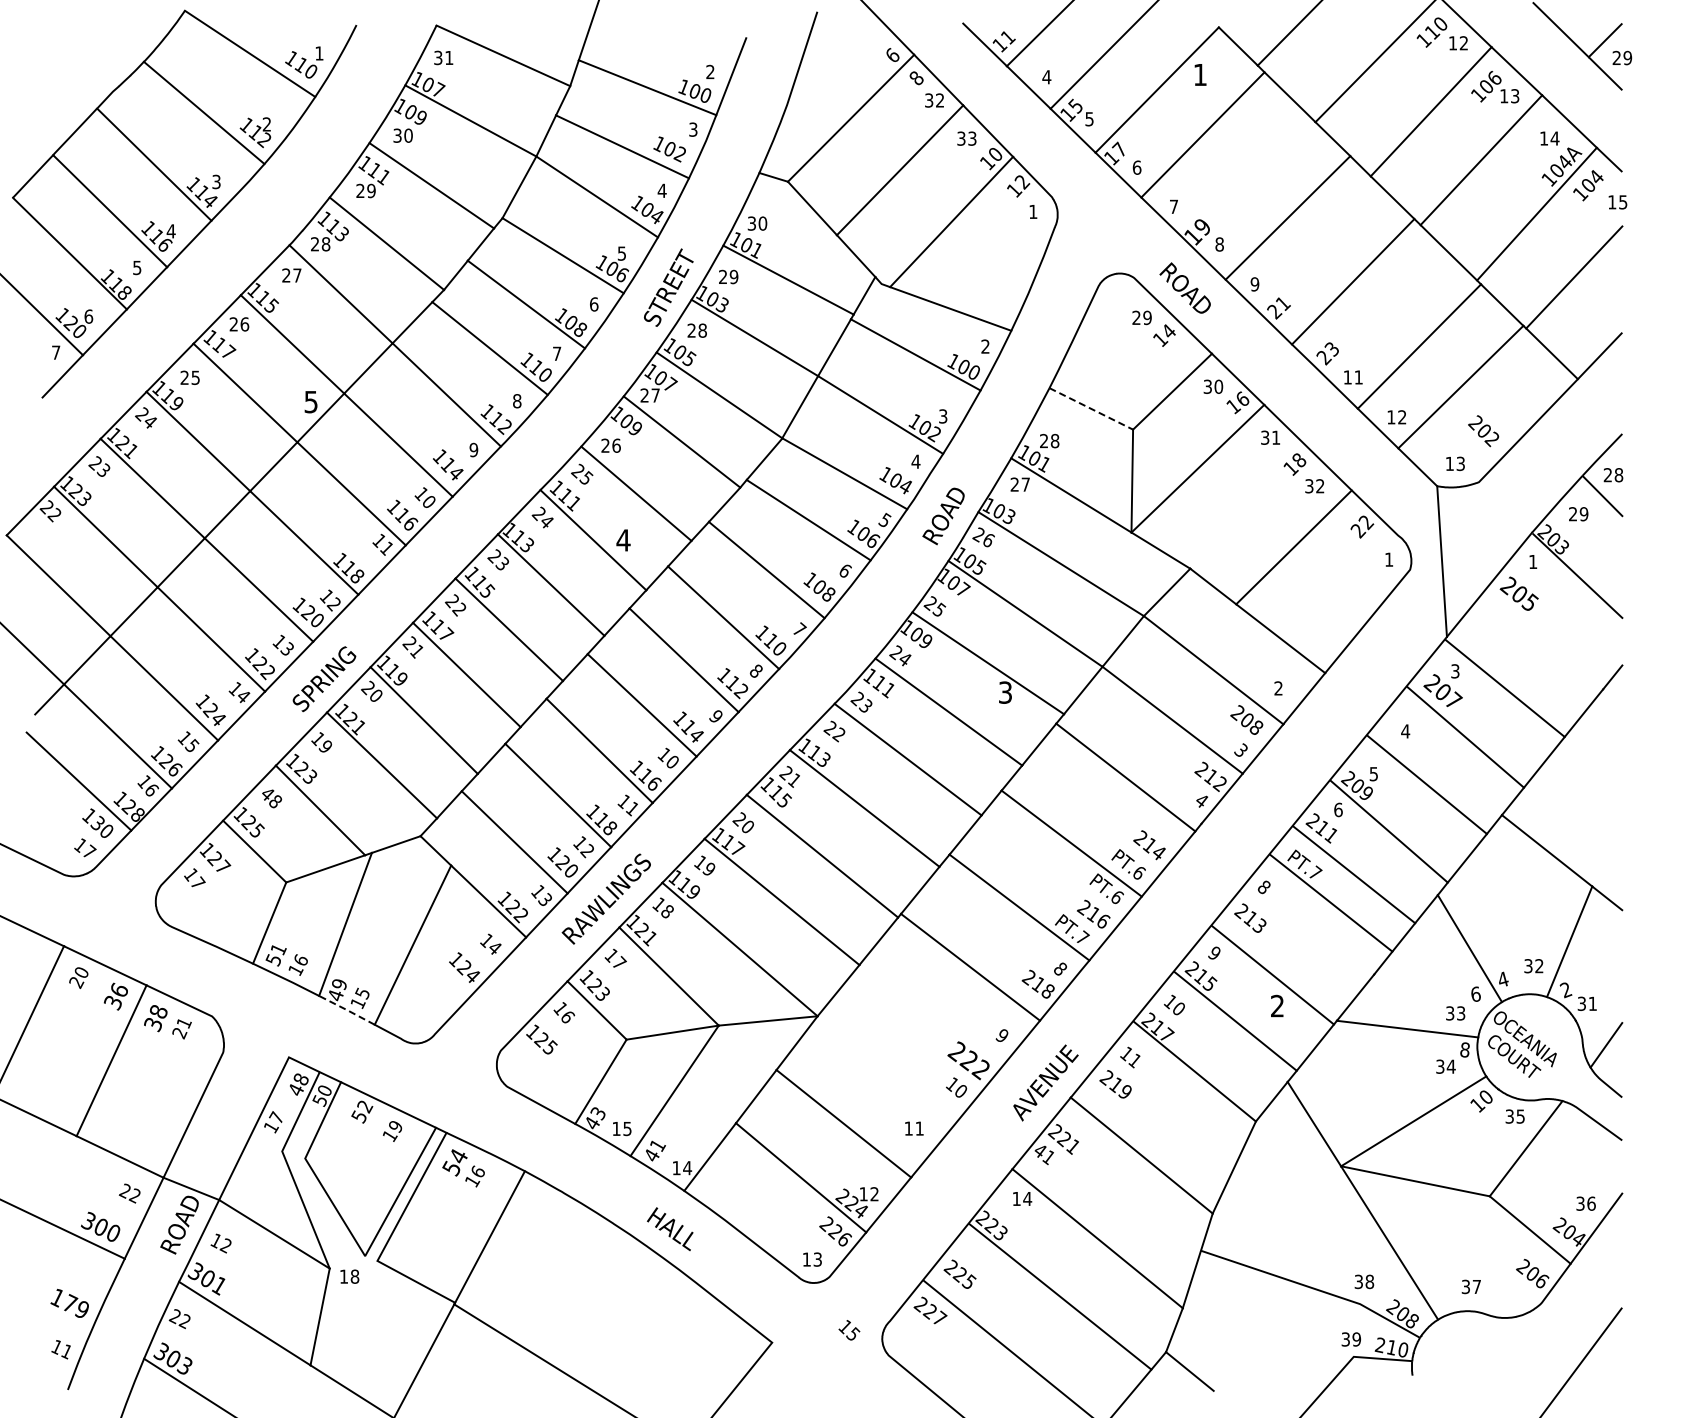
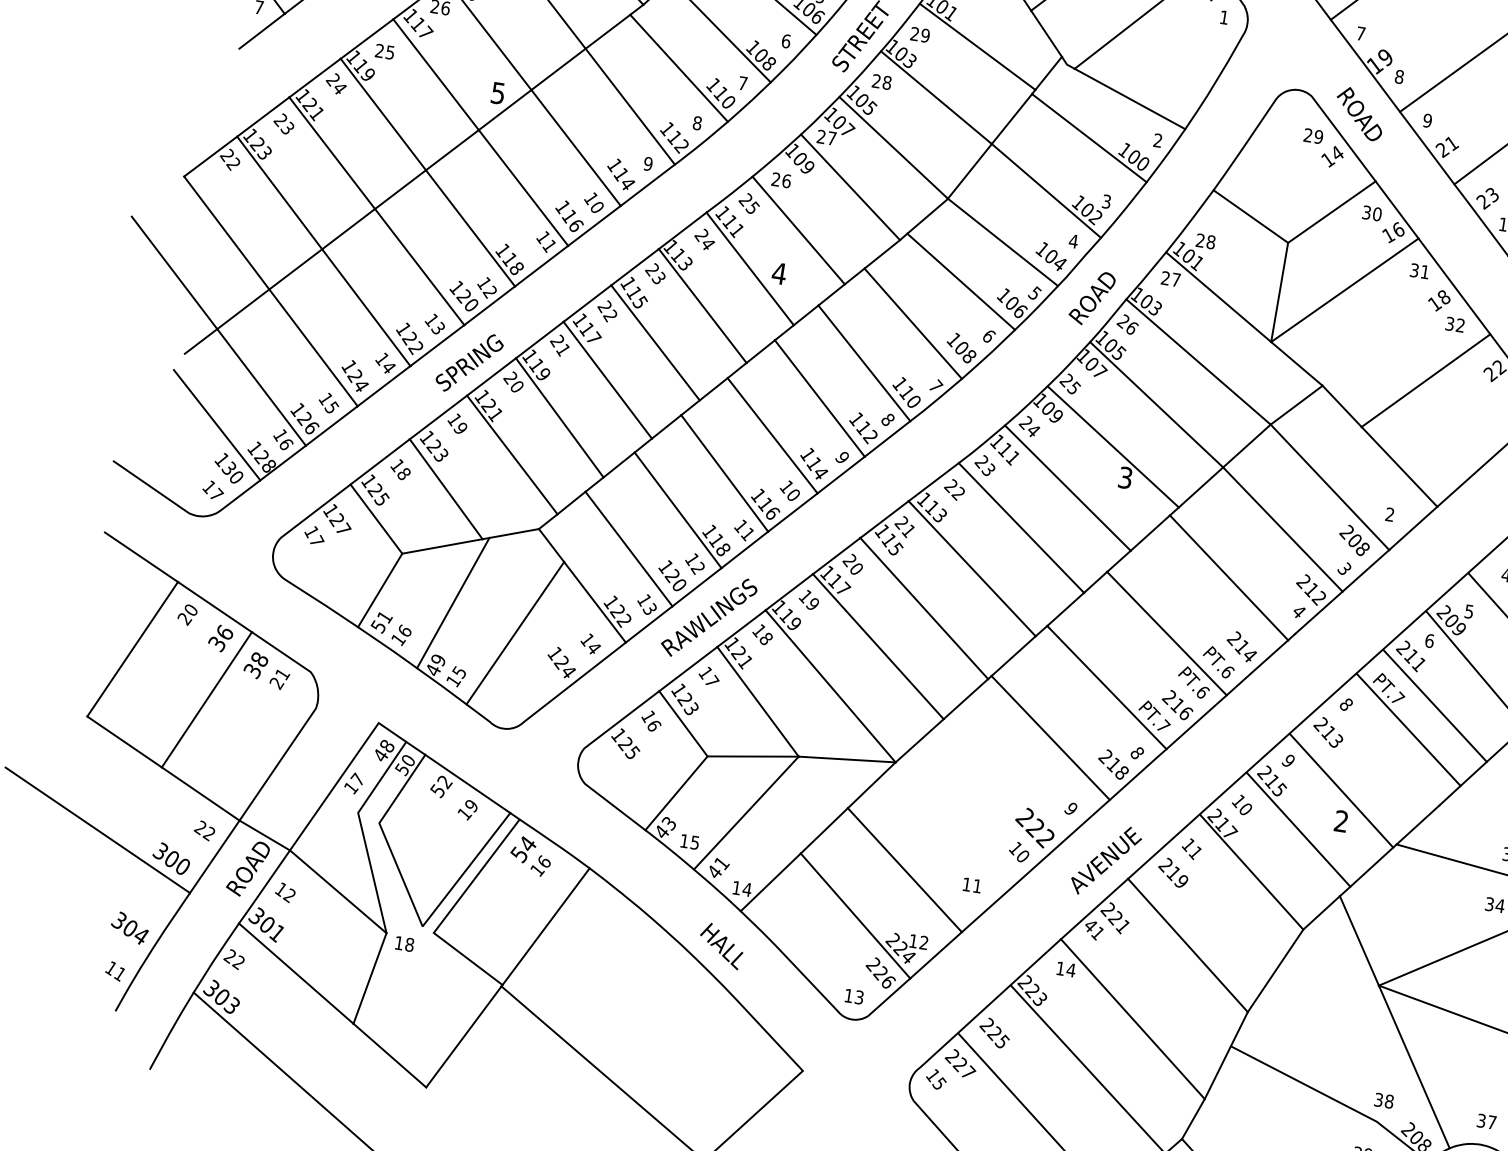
line: (1091, 408) -> (1251, 216), dashed -> solid
text: (267, 794) -> (397, 465), 48 -> 18
line: (347, 1010) -> (442, 686), dashed -> solid
text: (69, 1303) -> (129, 928), 179 -> 304
text: (849, 1330) -> (936, 1079), moved

